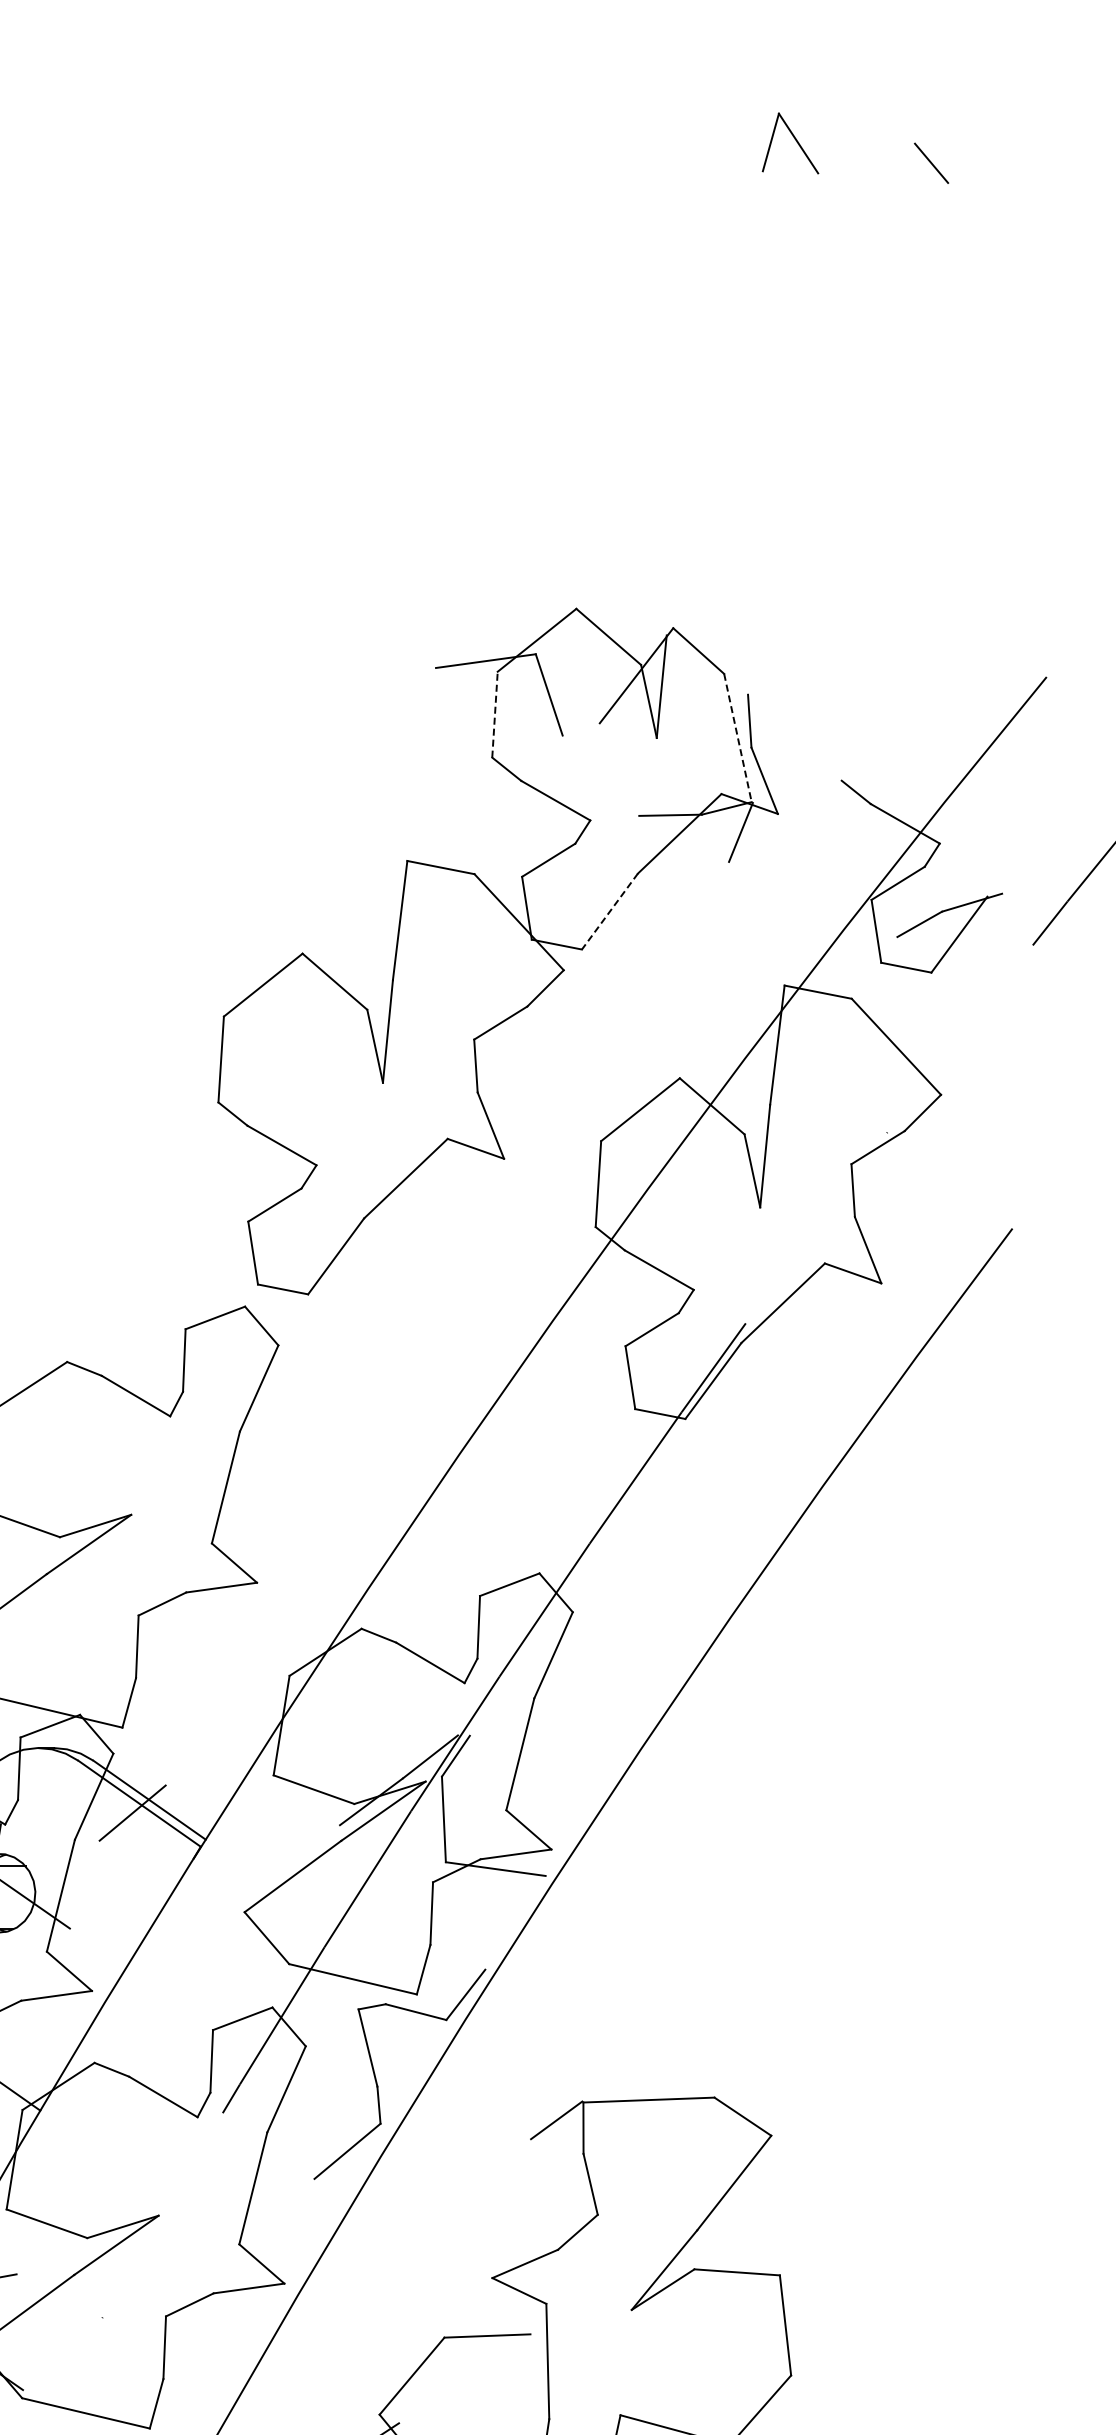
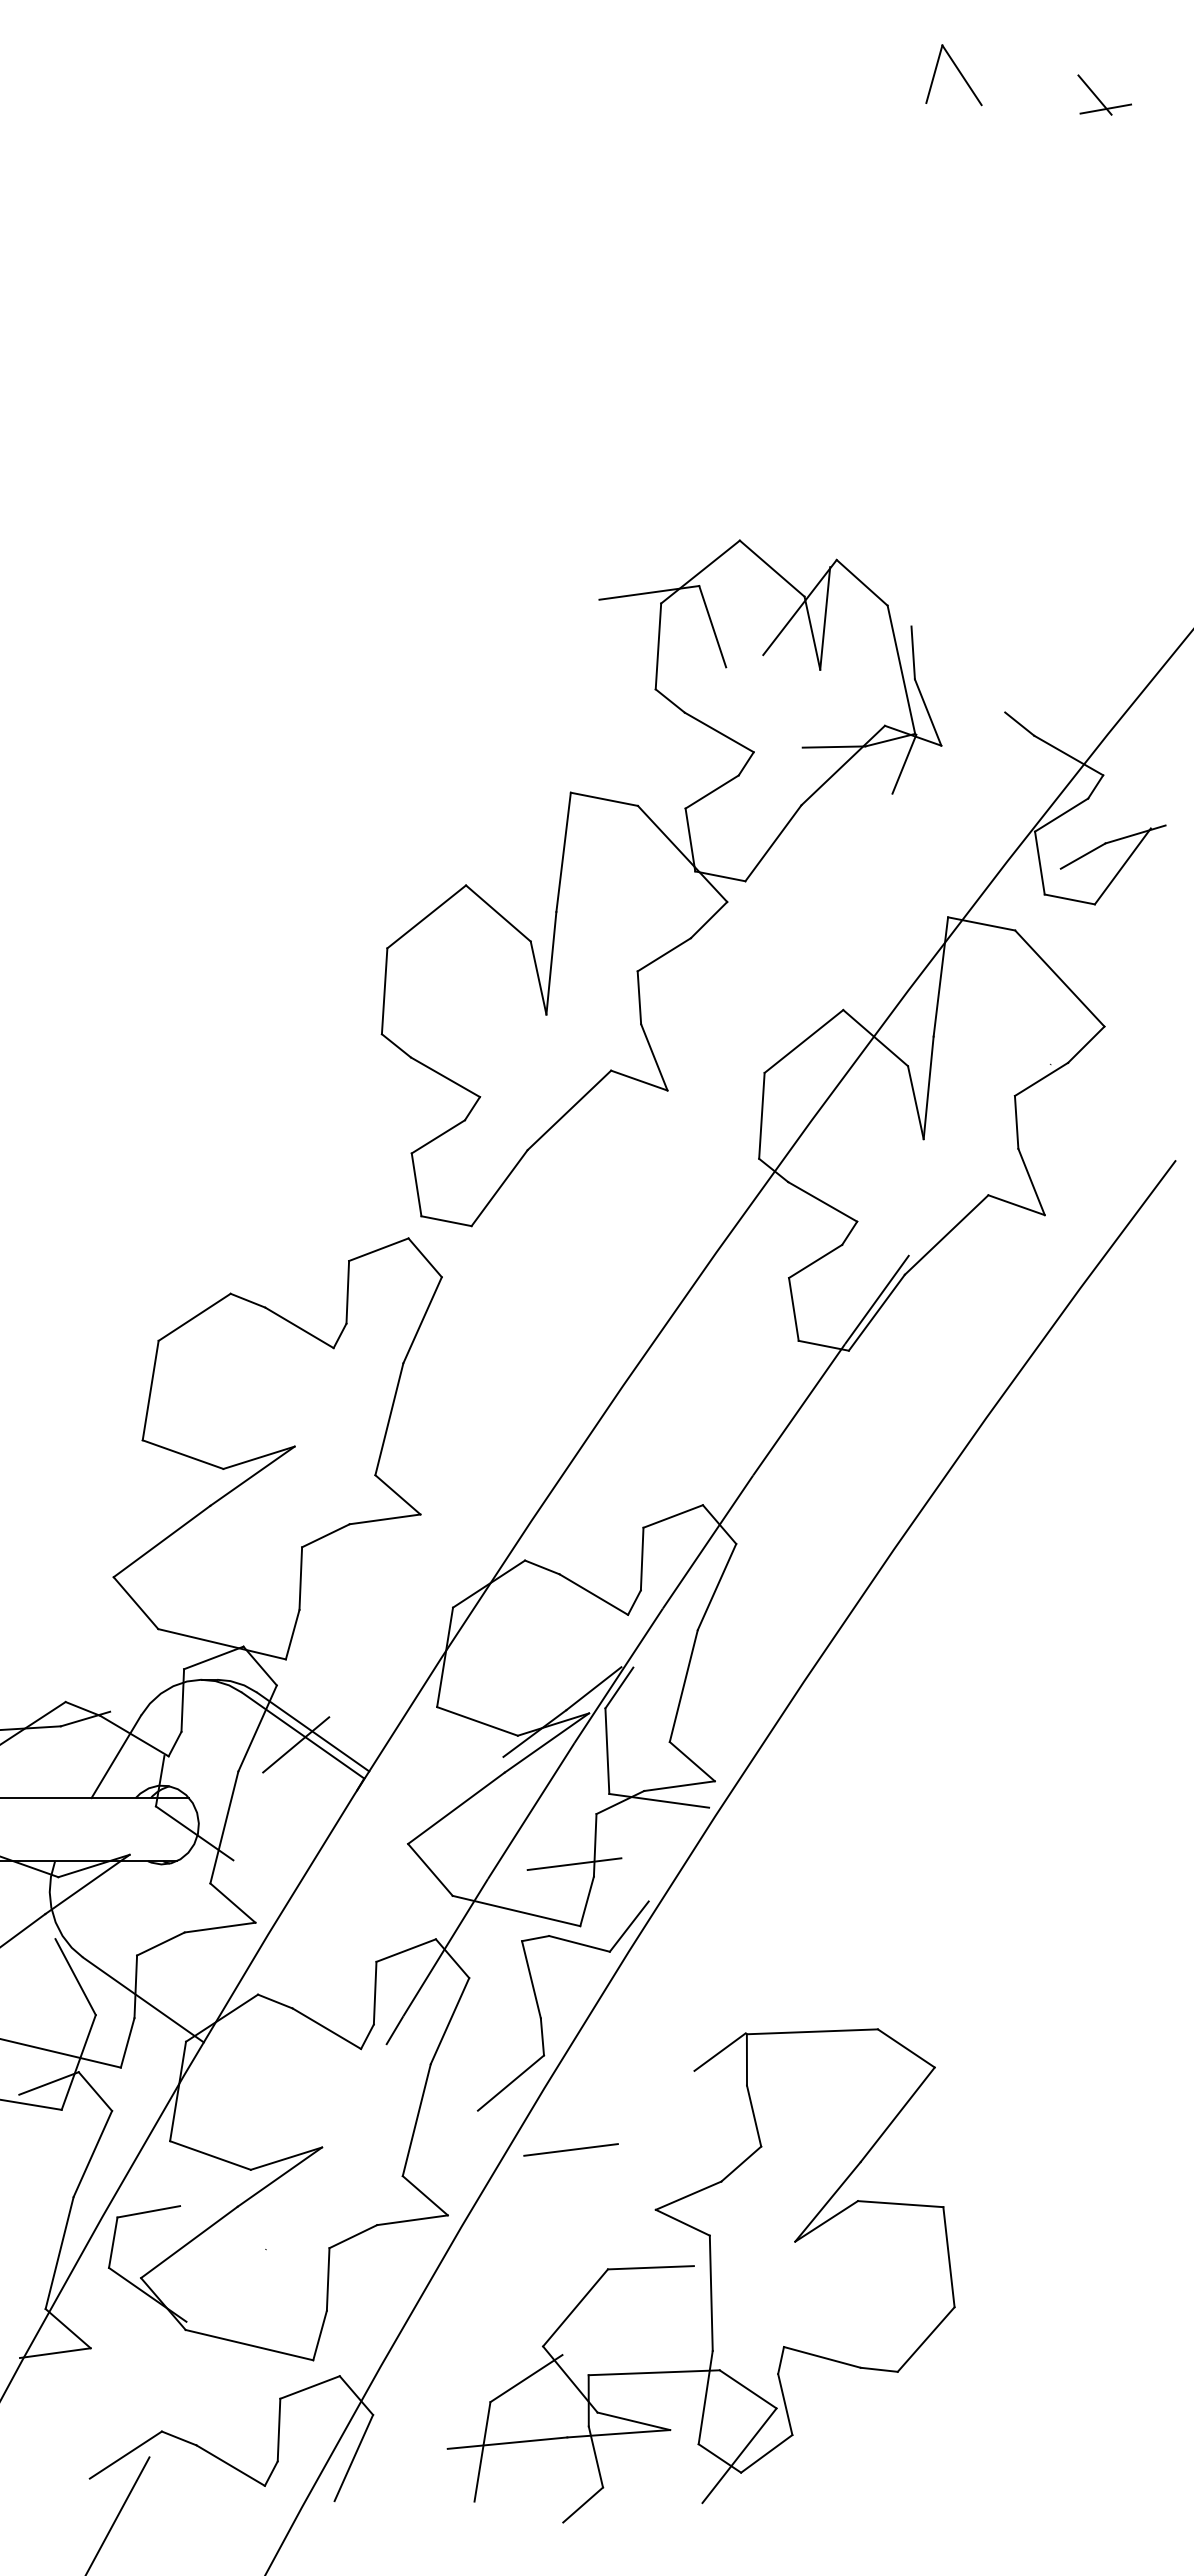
line: (942, 176) -> (1105, 108), added
line: (495, 713) -> (658, 645), dashed -> solid
line: (738, 737) -> (901, 669), dashed -> solid
line: (610, 911) -> (773, 843), dashed -> solid
line: (411, 1932) -> (574, 1864), added
line: (407, 2217) -> (570, 2149), added

